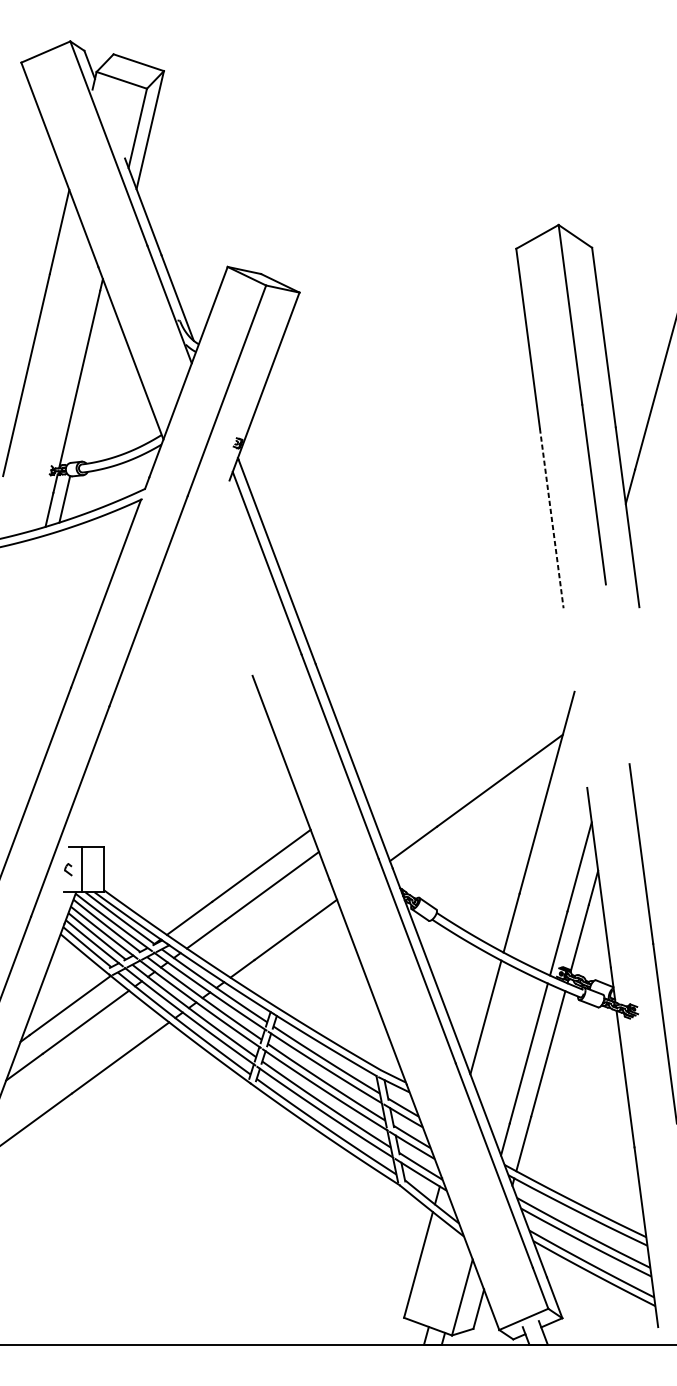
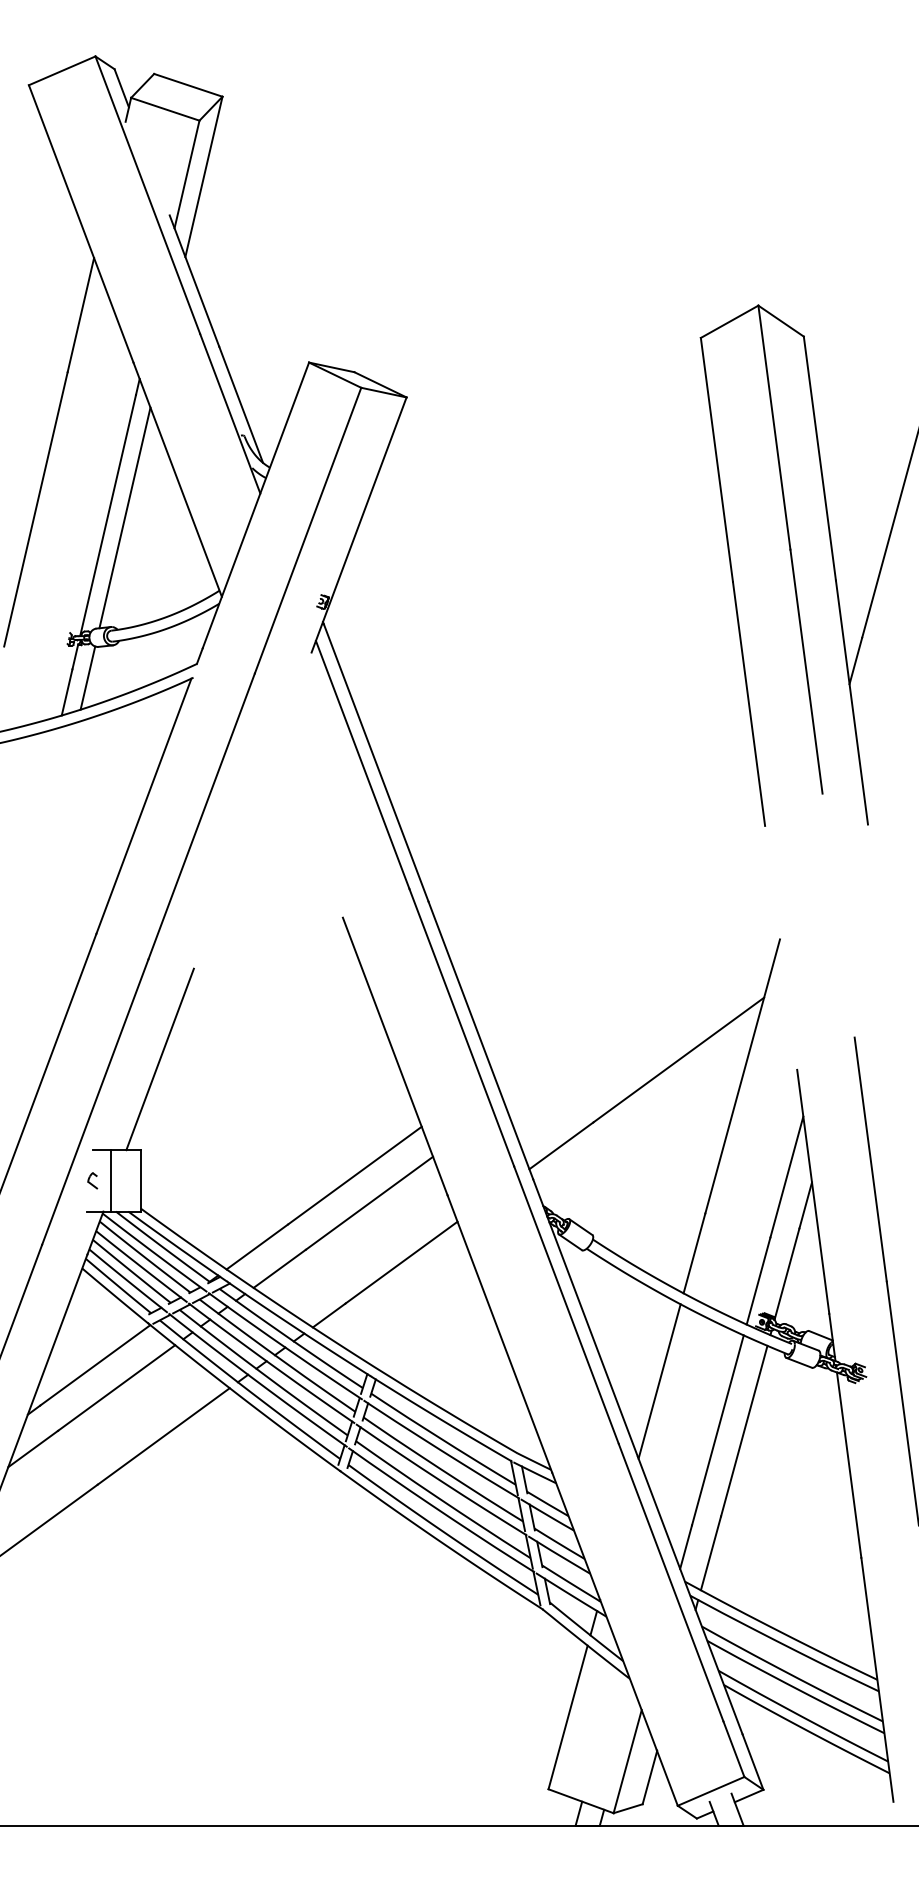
line: (91, 381) -> (124, 517), added
line: (552, 518) -> (749, 704), dashed -> solid
line: (117, 780) -> (159, 1059), added

